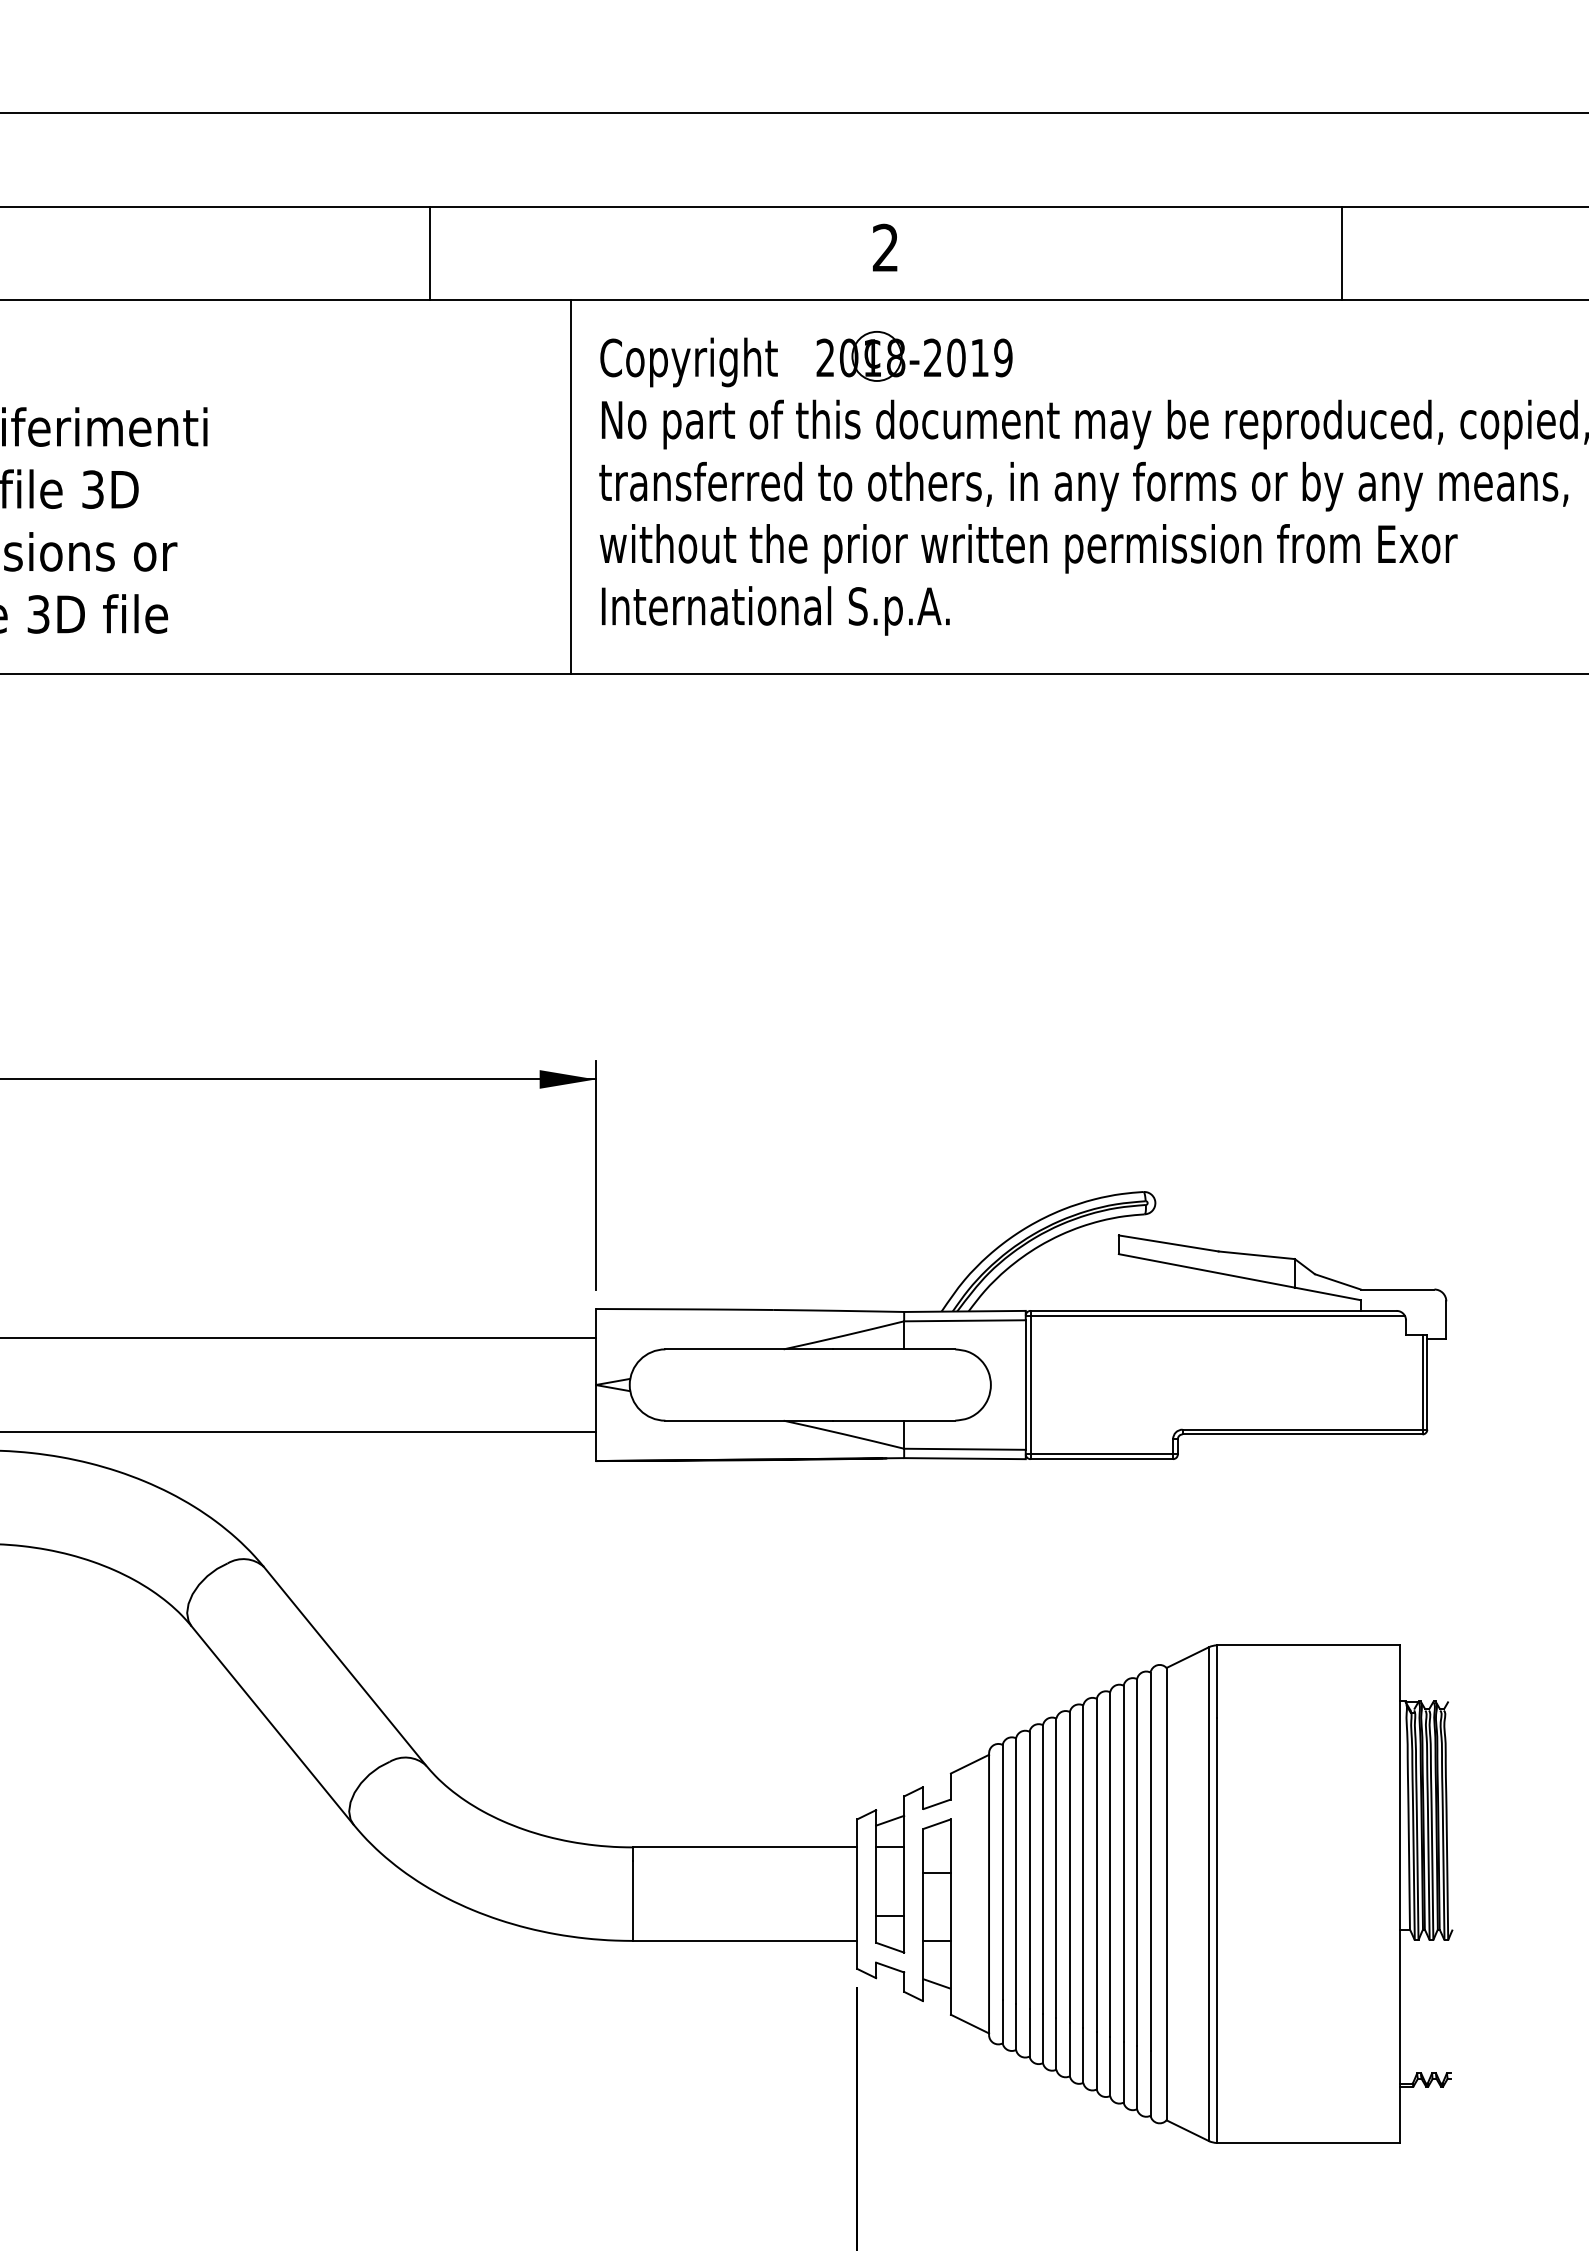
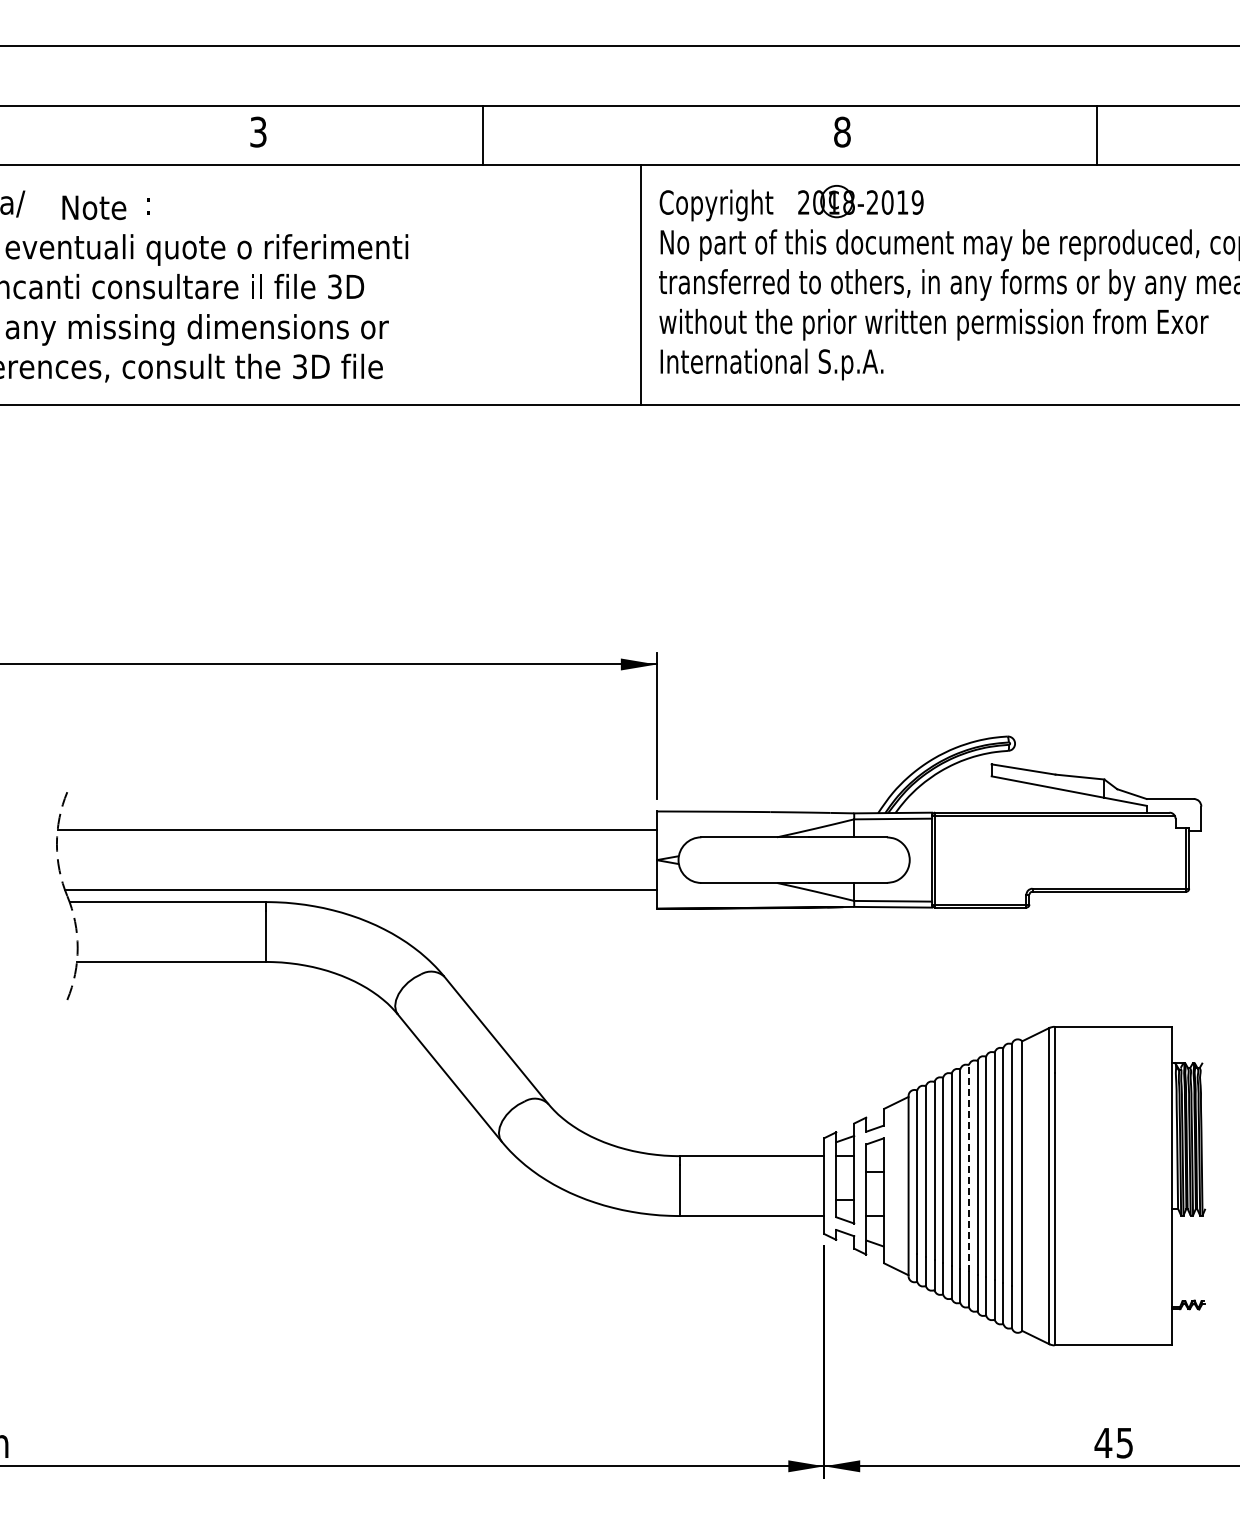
text: (885, 246) -> (842, 131), 2 -> 8
line: (429, 253) -> (482, 135), moved
line: (1341, 253) -> (1096, 135), moved
line: (1082, 1865) -> (968, 1167), solid -> dashed

